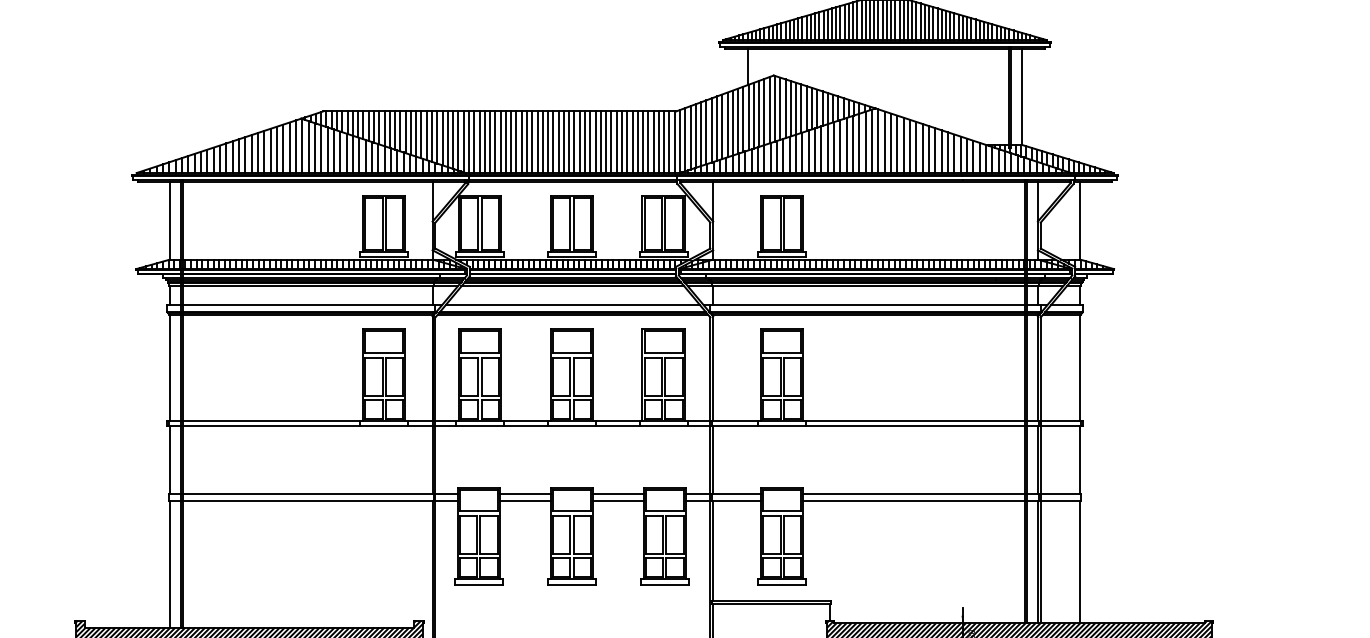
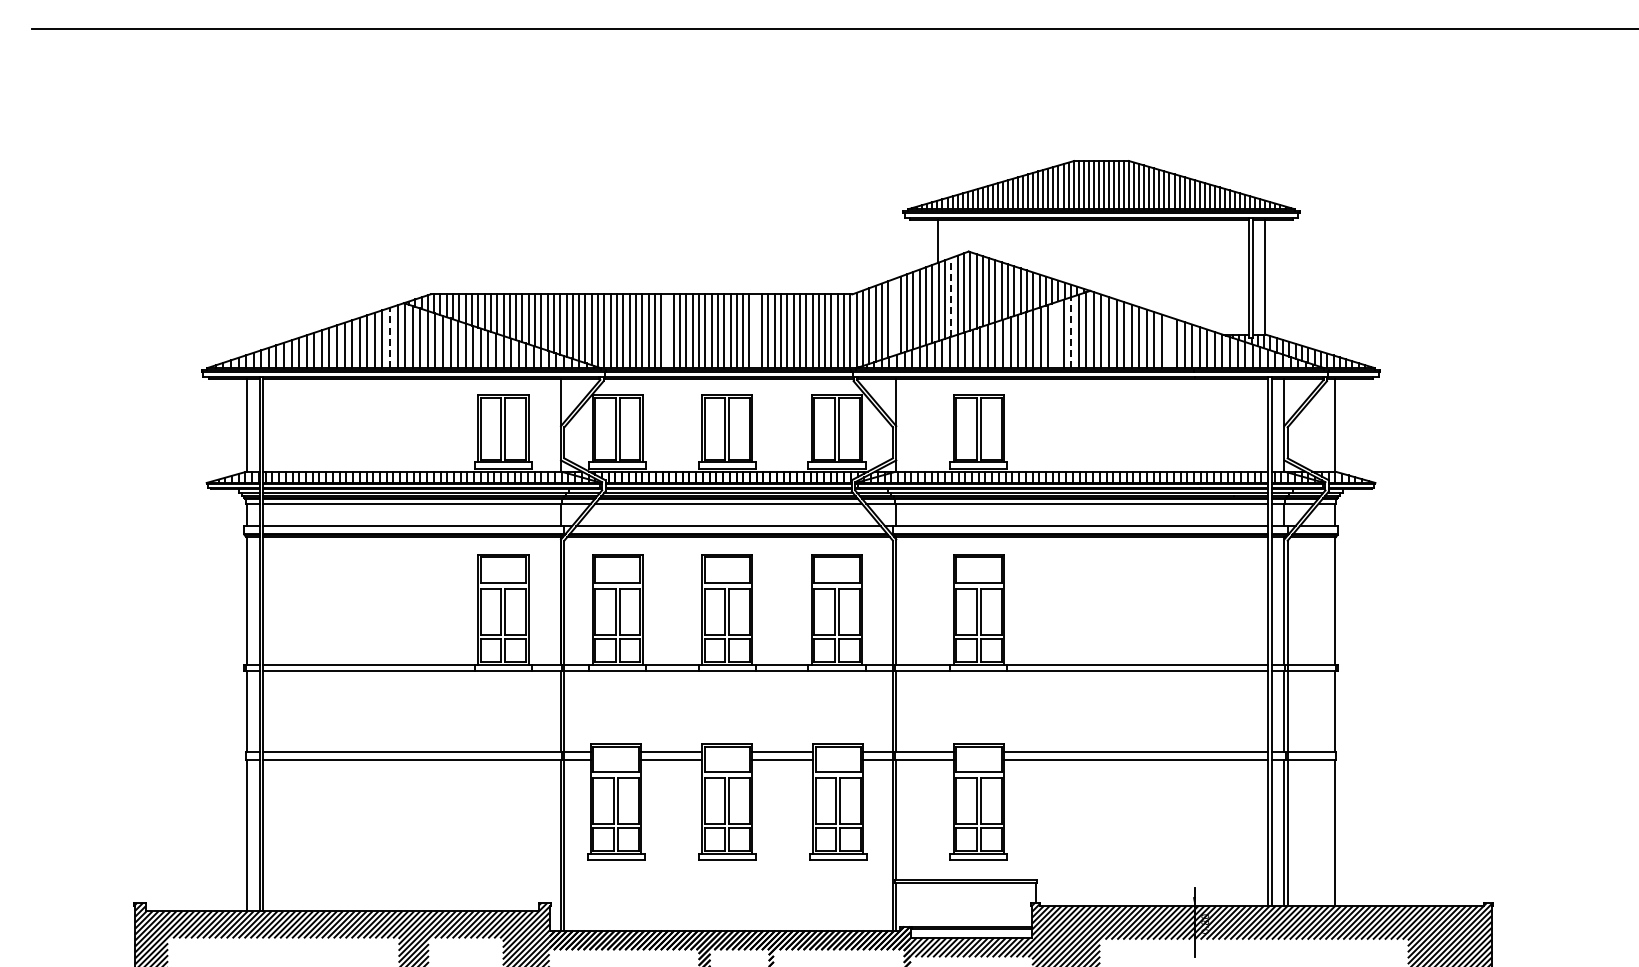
line: (759, 113) -> (951, 296), solid -> dashed
line: (711, 129) -> (894, 316), removed
line: (521, 142) -> (667, 331), removed
line: (595, 142) -> (755, 331), removed
line: (859, 143) -> (1071, 332), solid -> dashed
line: (846, 145) -> (1055, 335), removed
line: (289, 147) -> (389, 337), solid -> dashed
line: (941, 151) -> (1169, 342), removed

